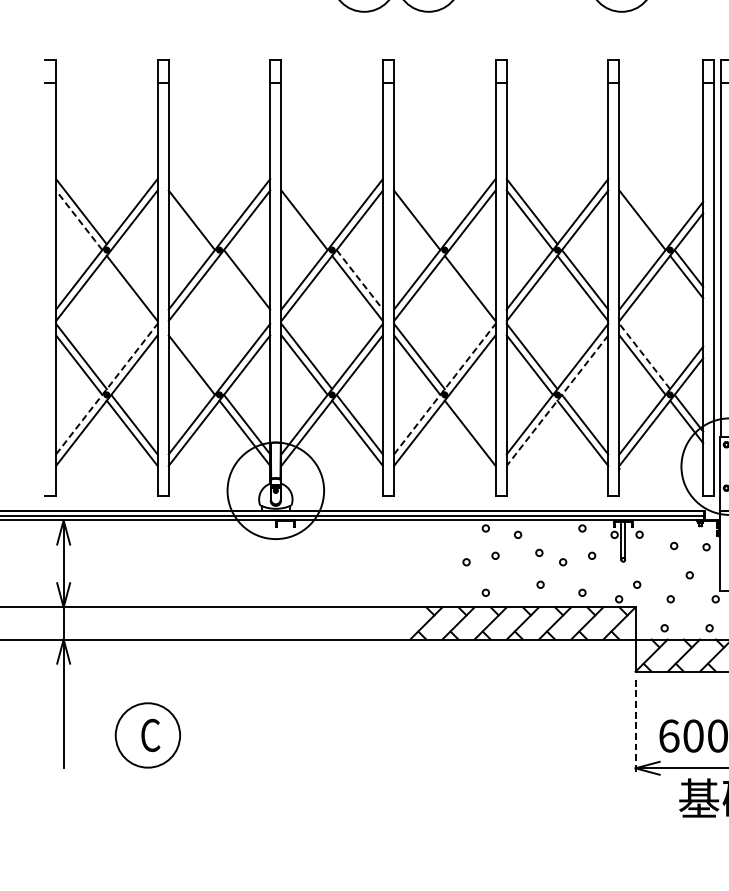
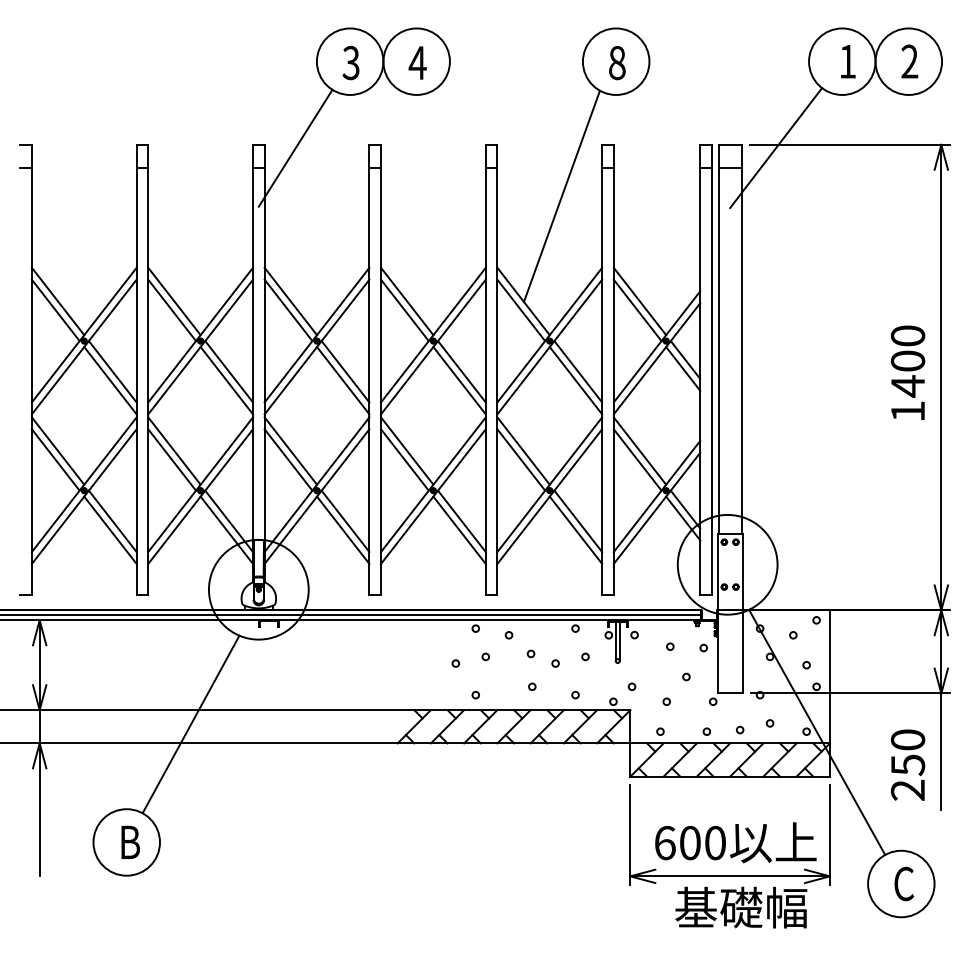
line: (311, 62) -> (295, 147), added
line: (568, 109) -> (561, 195), added
line: (194, 211) -> (174, 301), added
line: (306, 211) -> (290, 301), added
line: (419, 211) -> (407, 301), added
line: (644, 211) -> (639, 301), added
line: (78, 220) -> (55, 310), dashed -> solid
line: (134, 279) -> (112, 371), added
line: (359, 279) -> (345, 371), dashed -> solid
line: (472, 279) -> (461, 371), added
line: (244, 288) -> (226, 380), added
line: (194, 356) -> (174, 450), added
line: (644, 356) -> (639, 451), dashed -> solid
line: (107, 388) -> (84, 484), dashed -> solid
line: (444, 388) -> (433, 484), dashed -> solid
line: (557, 401) -> (549, 497), dashed -> solid
line: (472, 424) -> (461, 521), added
line: (209, 621) -> (190, 724), added
line: (635, 727) -> (630, 834), dashed -> solid
text: (151, 735) -> (130, 842), C -> B

